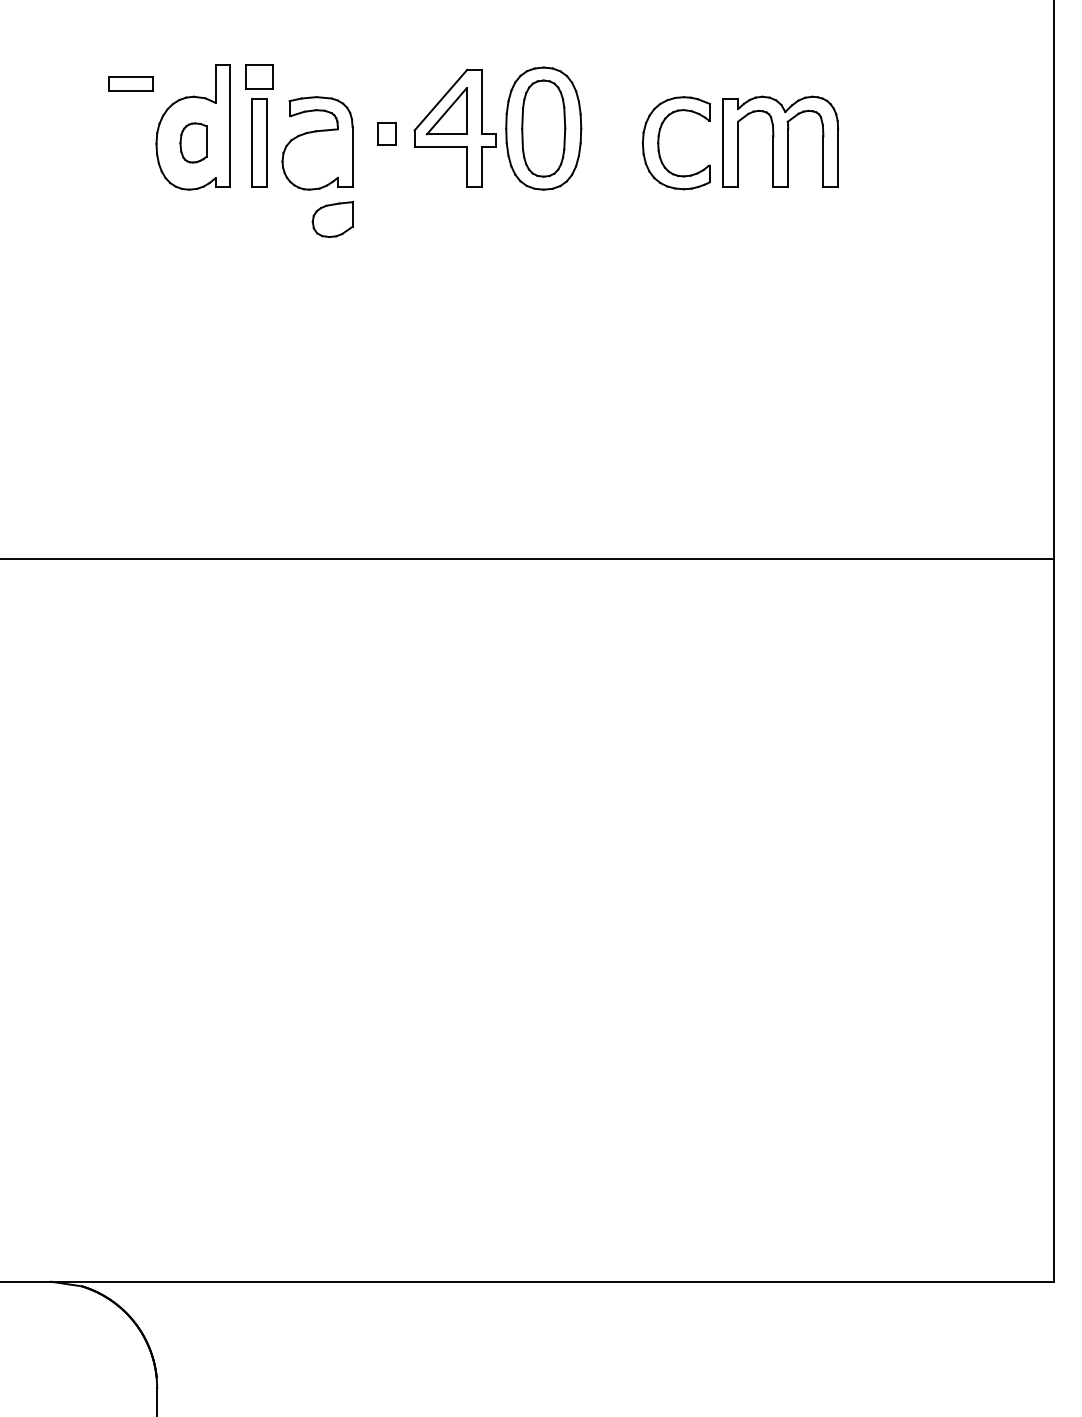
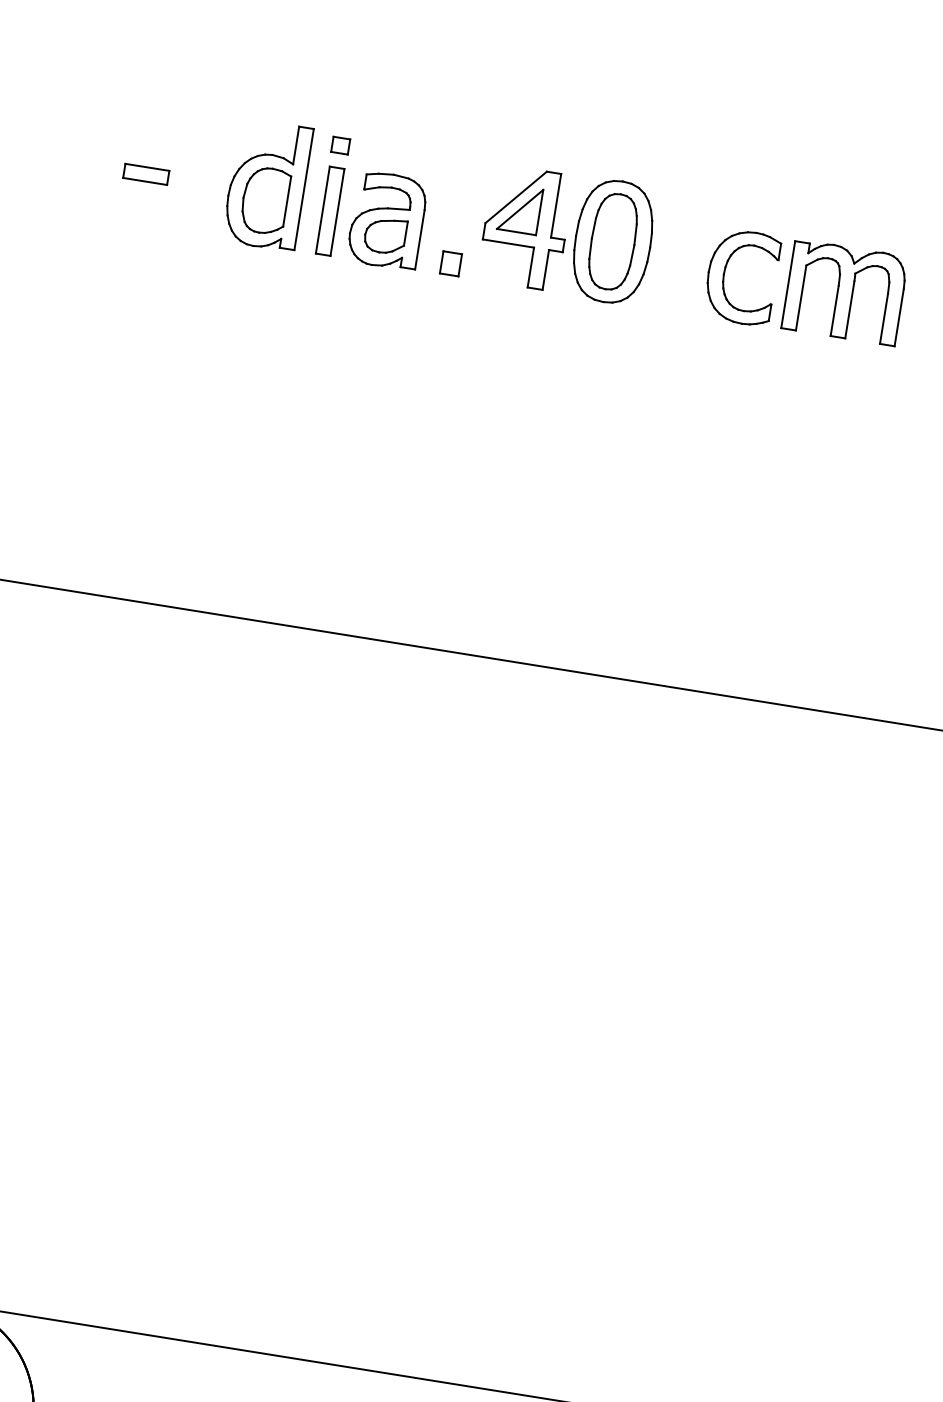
part: (259, 76) -> (340, 145), size x0.62
part: (130, 83) -> (145, 173), moved
part: (386, 133) -> (450, 263), moved
part: (193, 142) -> (265, 200), size x1.67
part: (332, 219) -> (385, 235), moved

